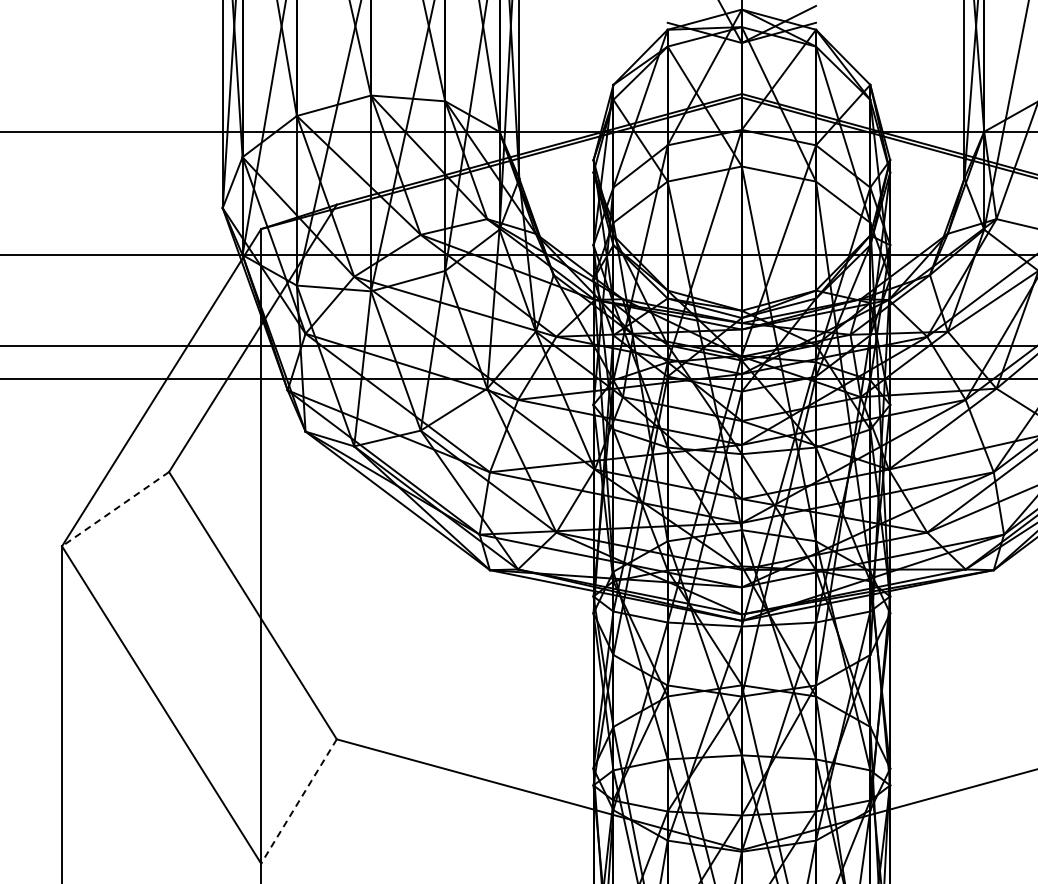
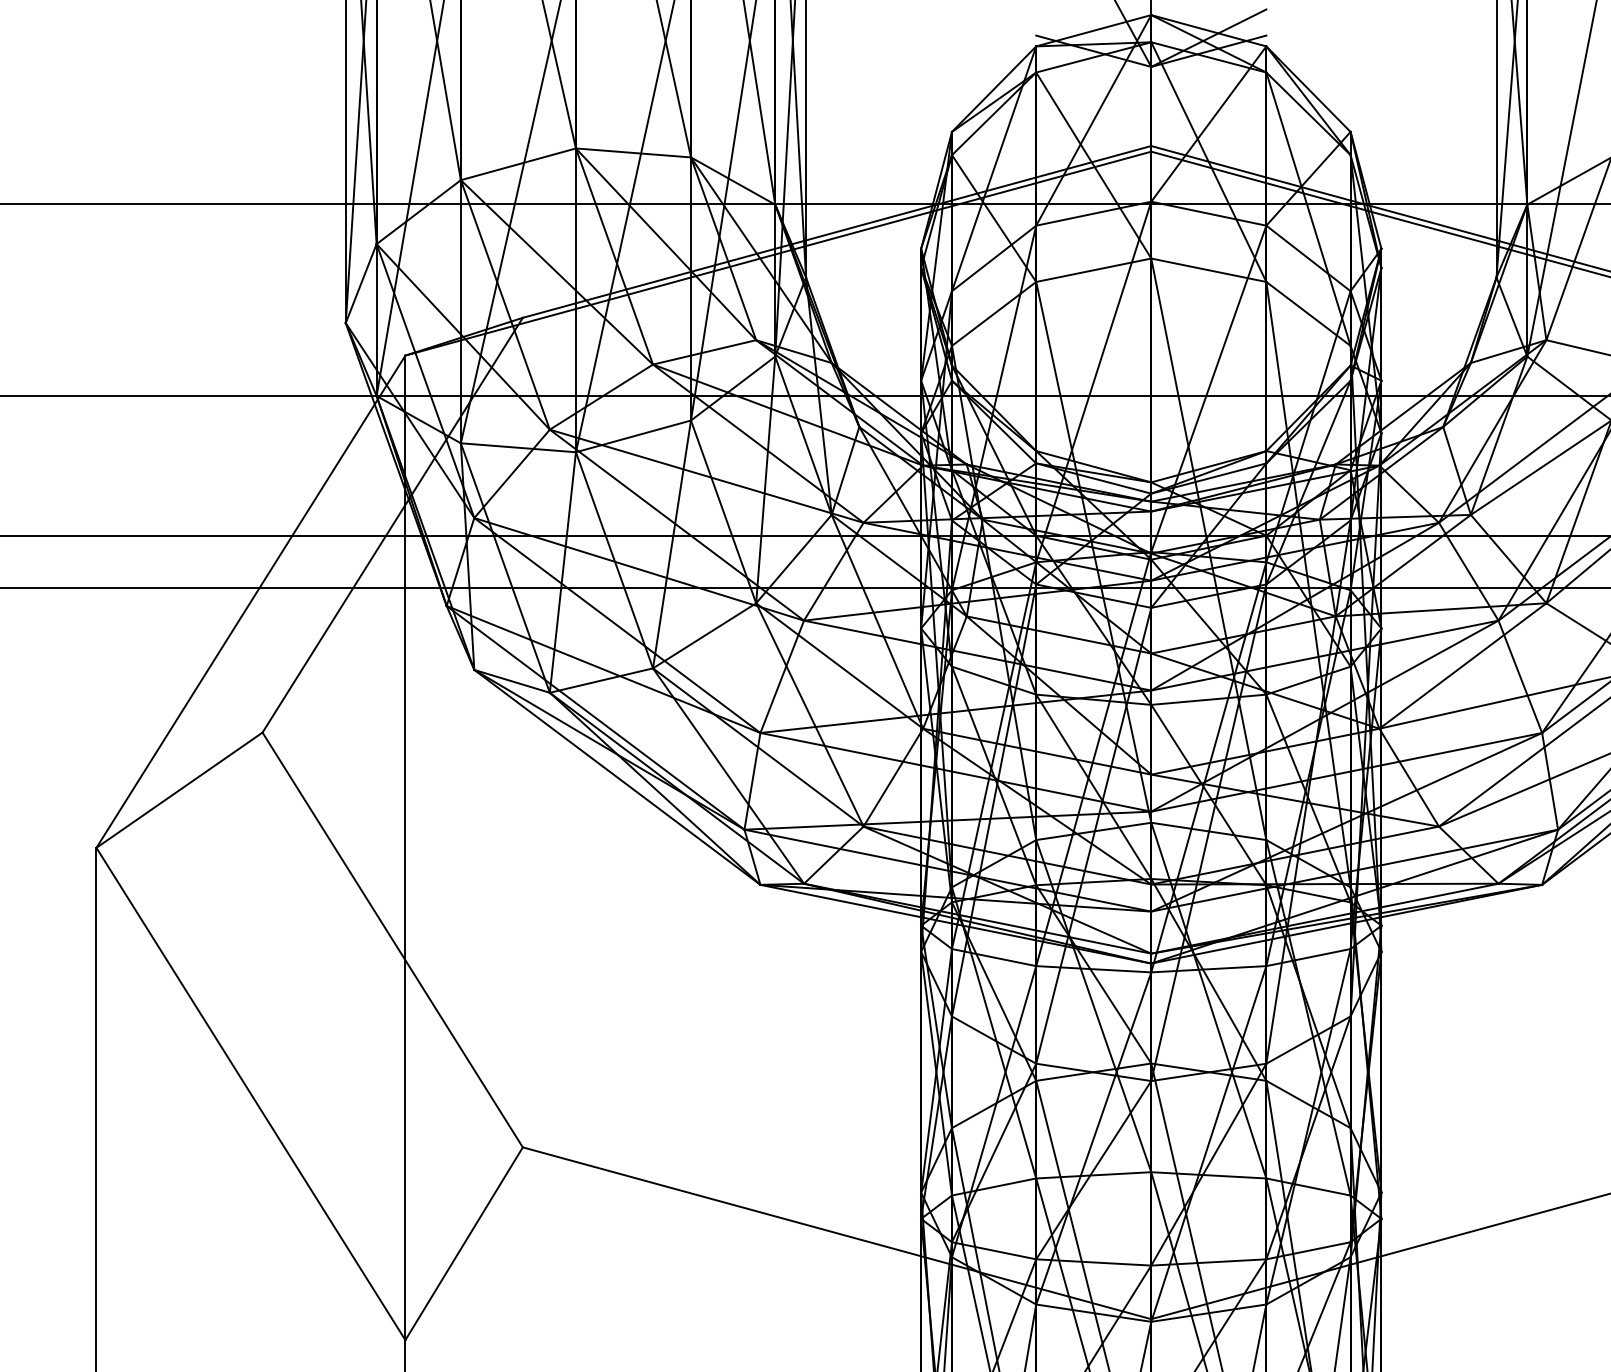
line: (115, 509) -> (179, 790), dashed -> solid
line: (298, 801) -> (463, 1243), dashed -> solid

